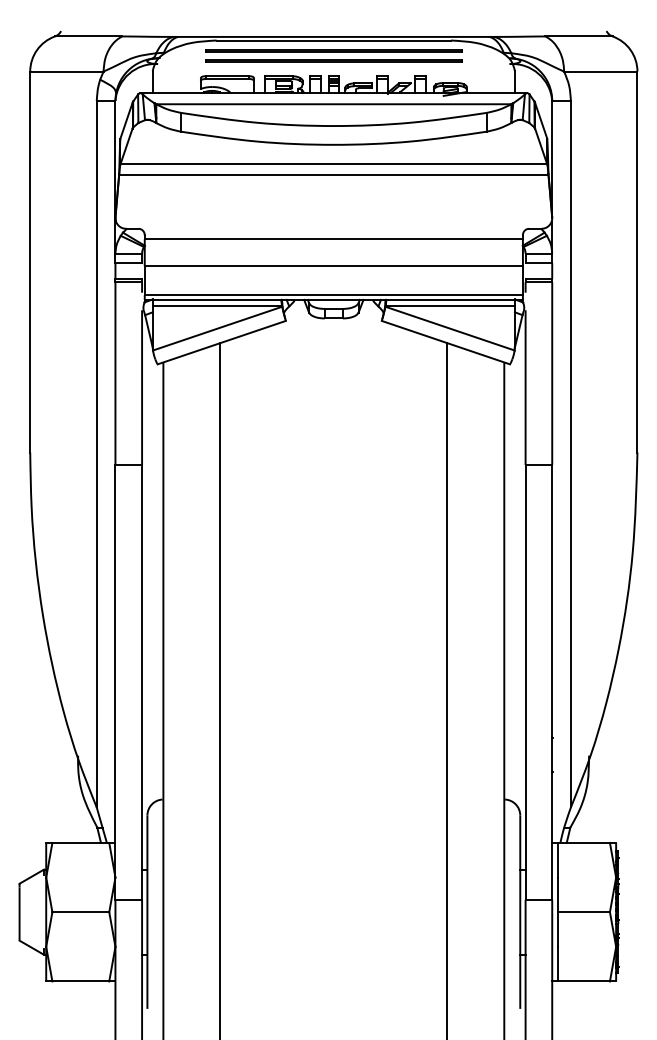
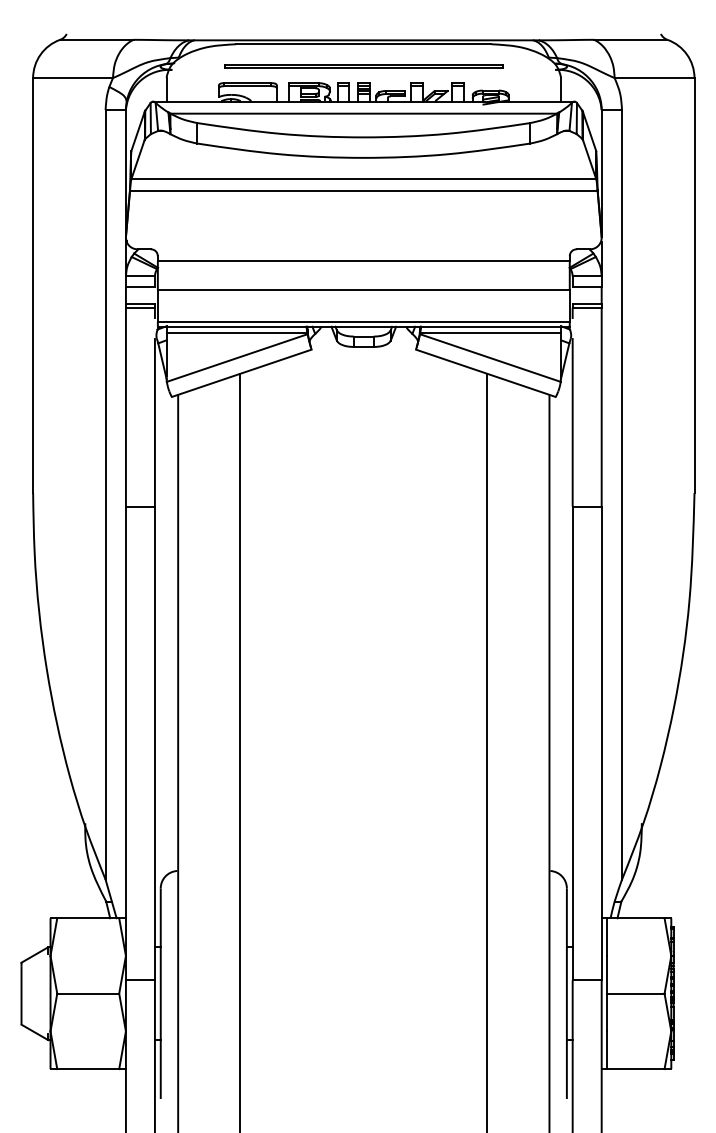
line: (333, 49) -> (363, 54), removed

